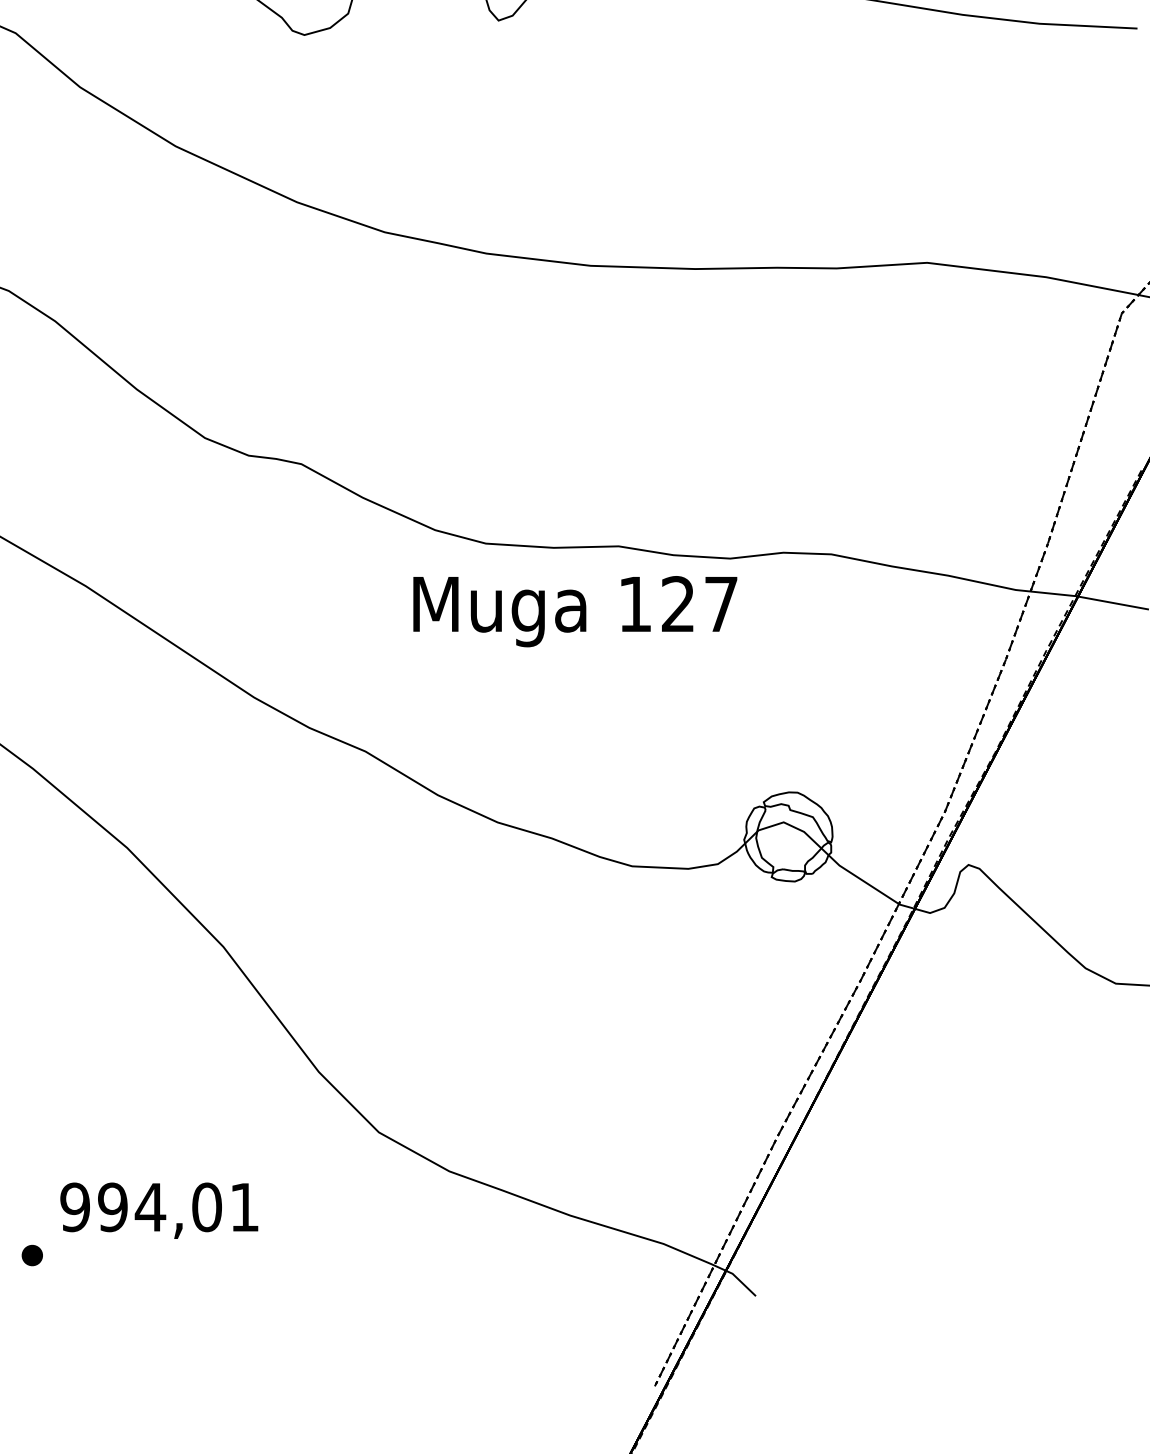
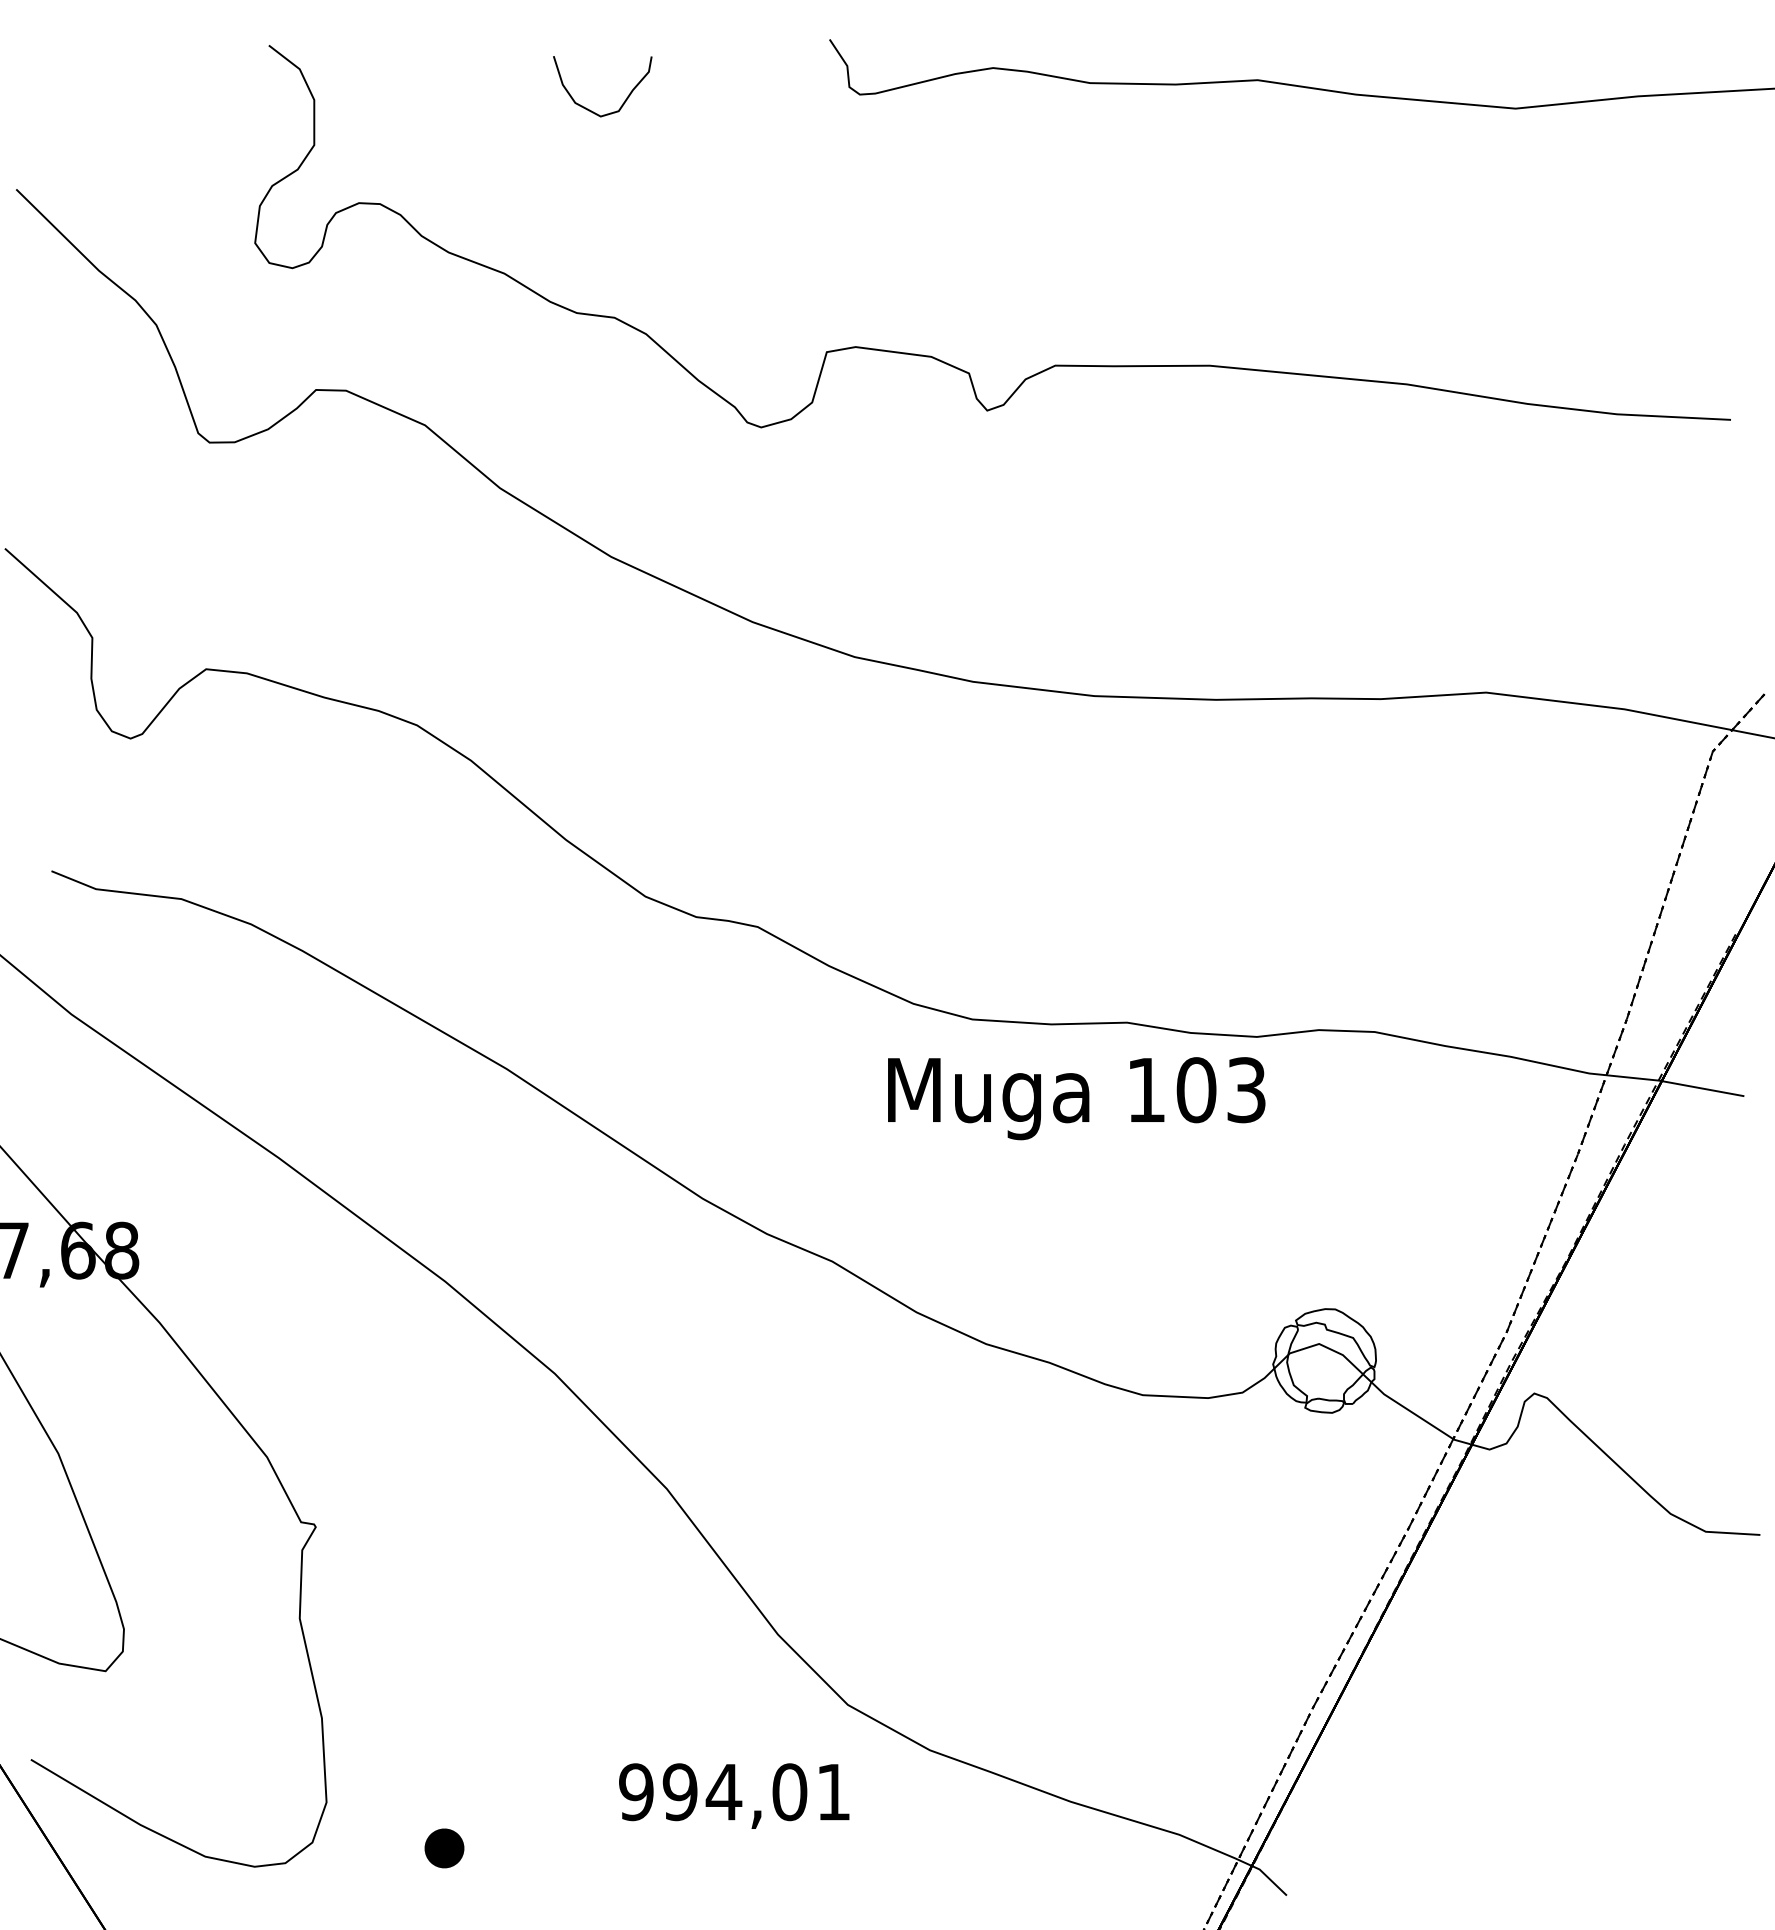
text: (698, 604) -> (1220, 1090), 127 -> 103
text: (159, 1210) -> (734, 1795), moved
part: (32, 1254) -> (444, 1847), size x1.6

